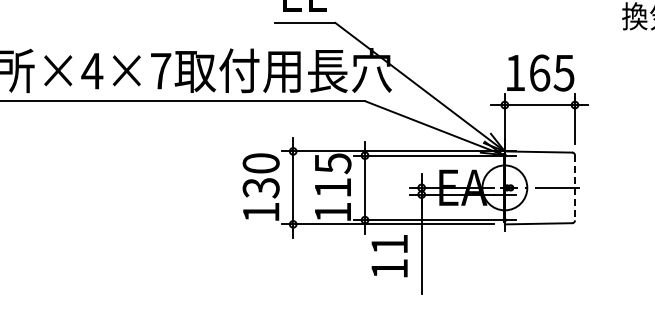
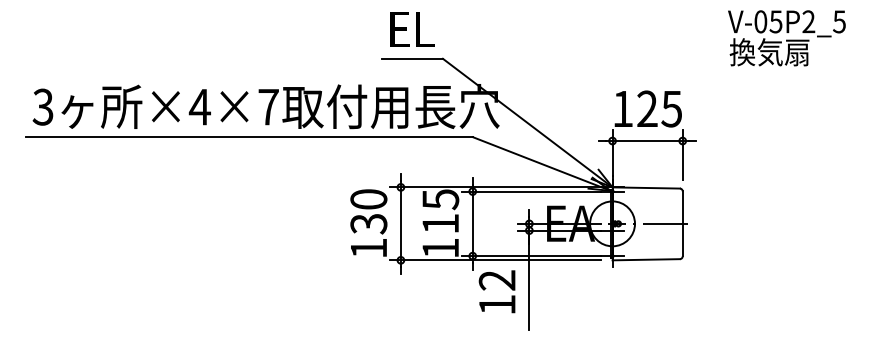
text: (539, 72) -> (647, 108), 165 -> 125
line: (574, 188) -> (682, 224), dashed -> solid
text: (388, 244) -> (496, 280), 11 -> 12

